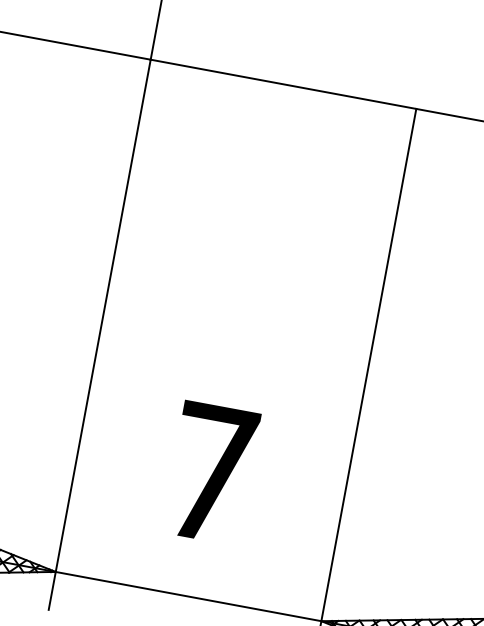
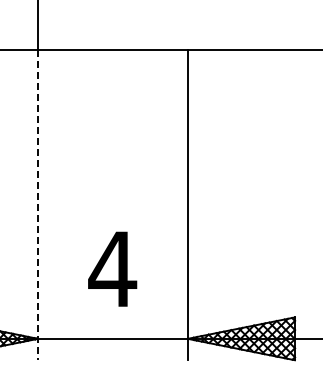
line: (100, 335) -> (38, 205), solid -> dashed
text: (210, 471) -> (112, 268), 7 -> 4

